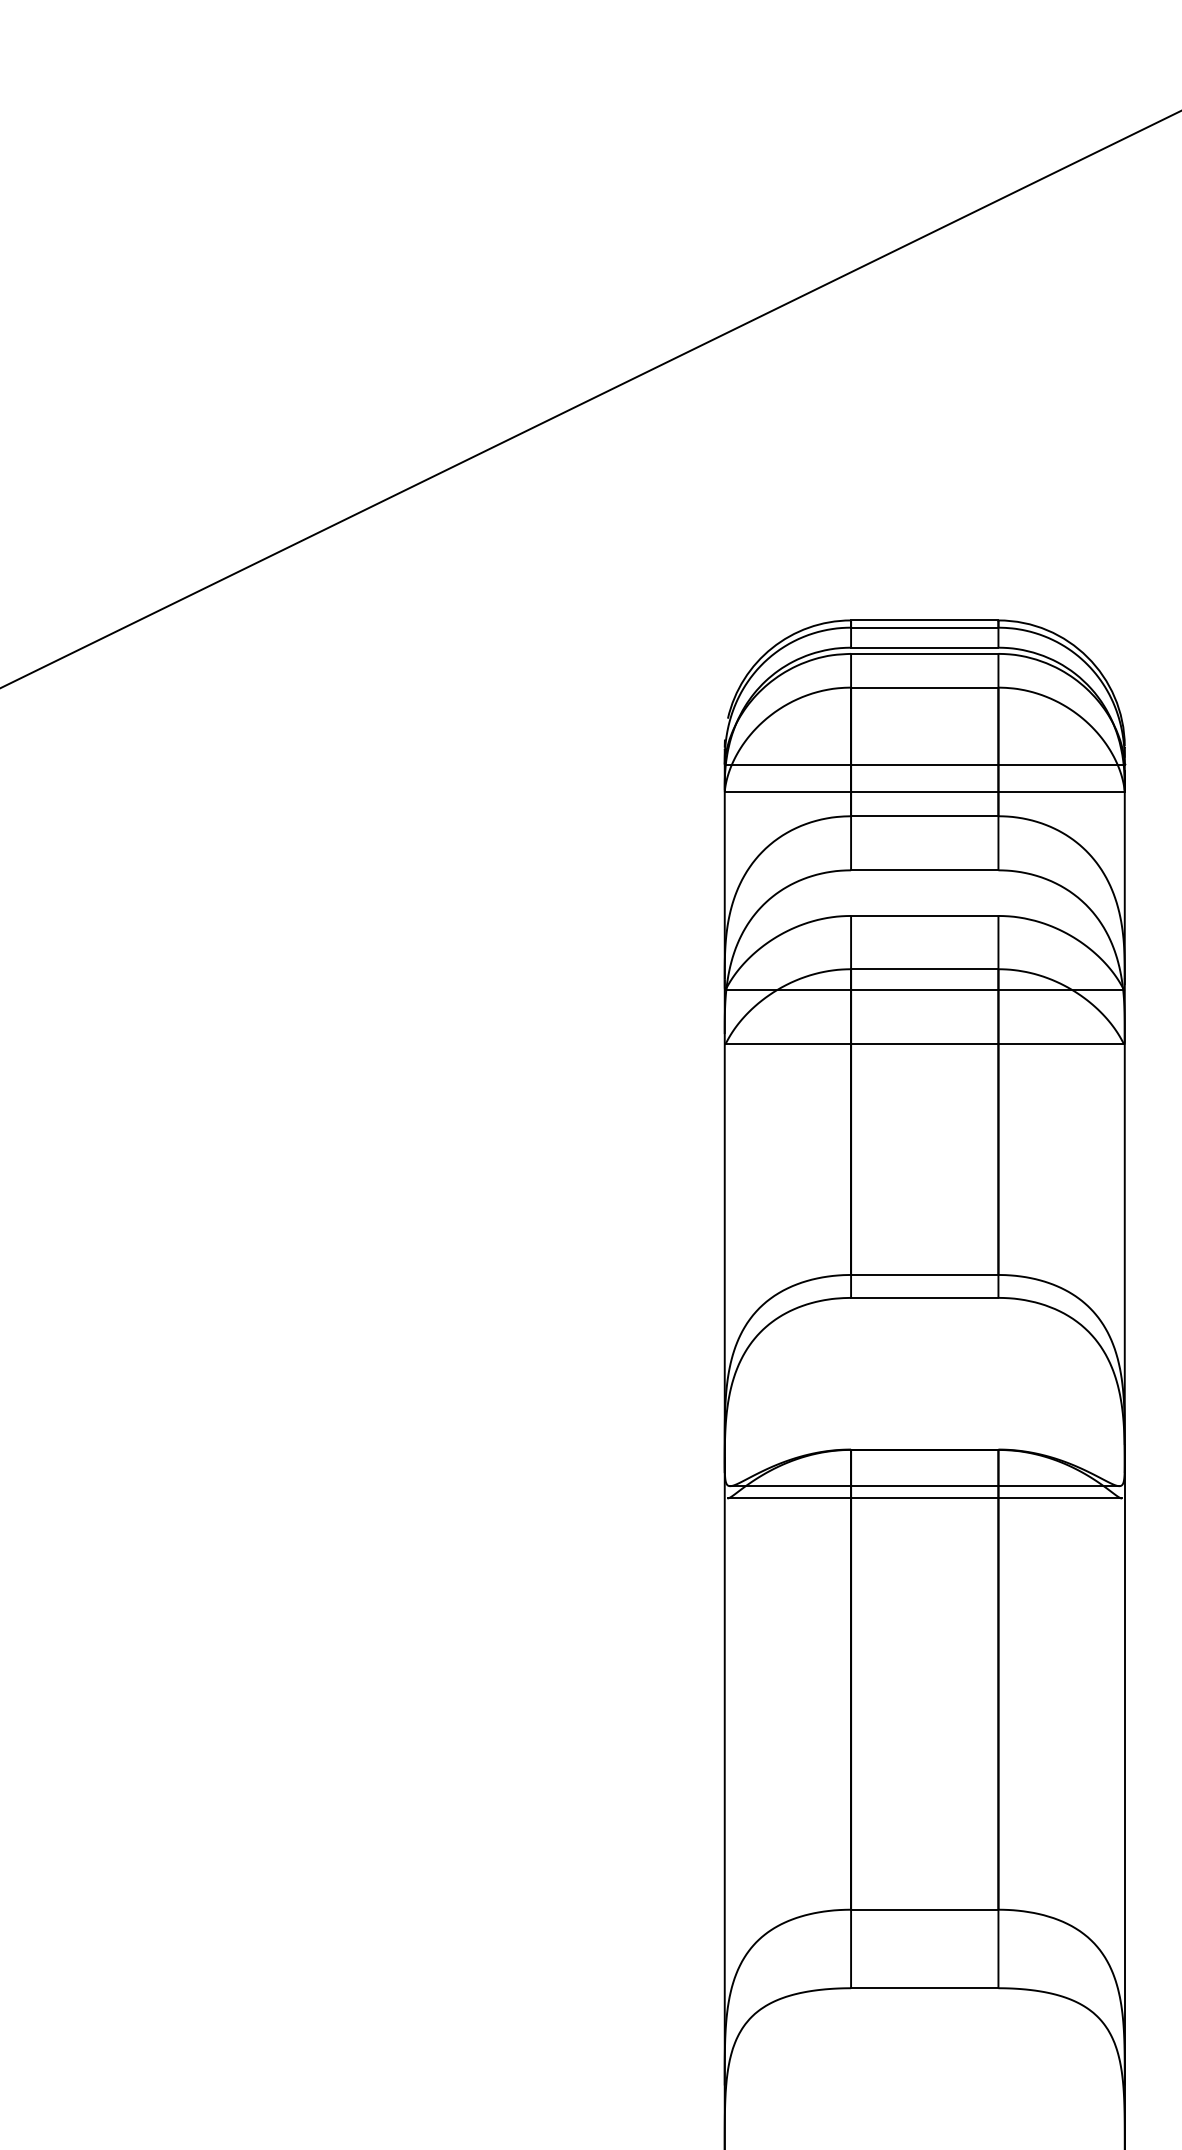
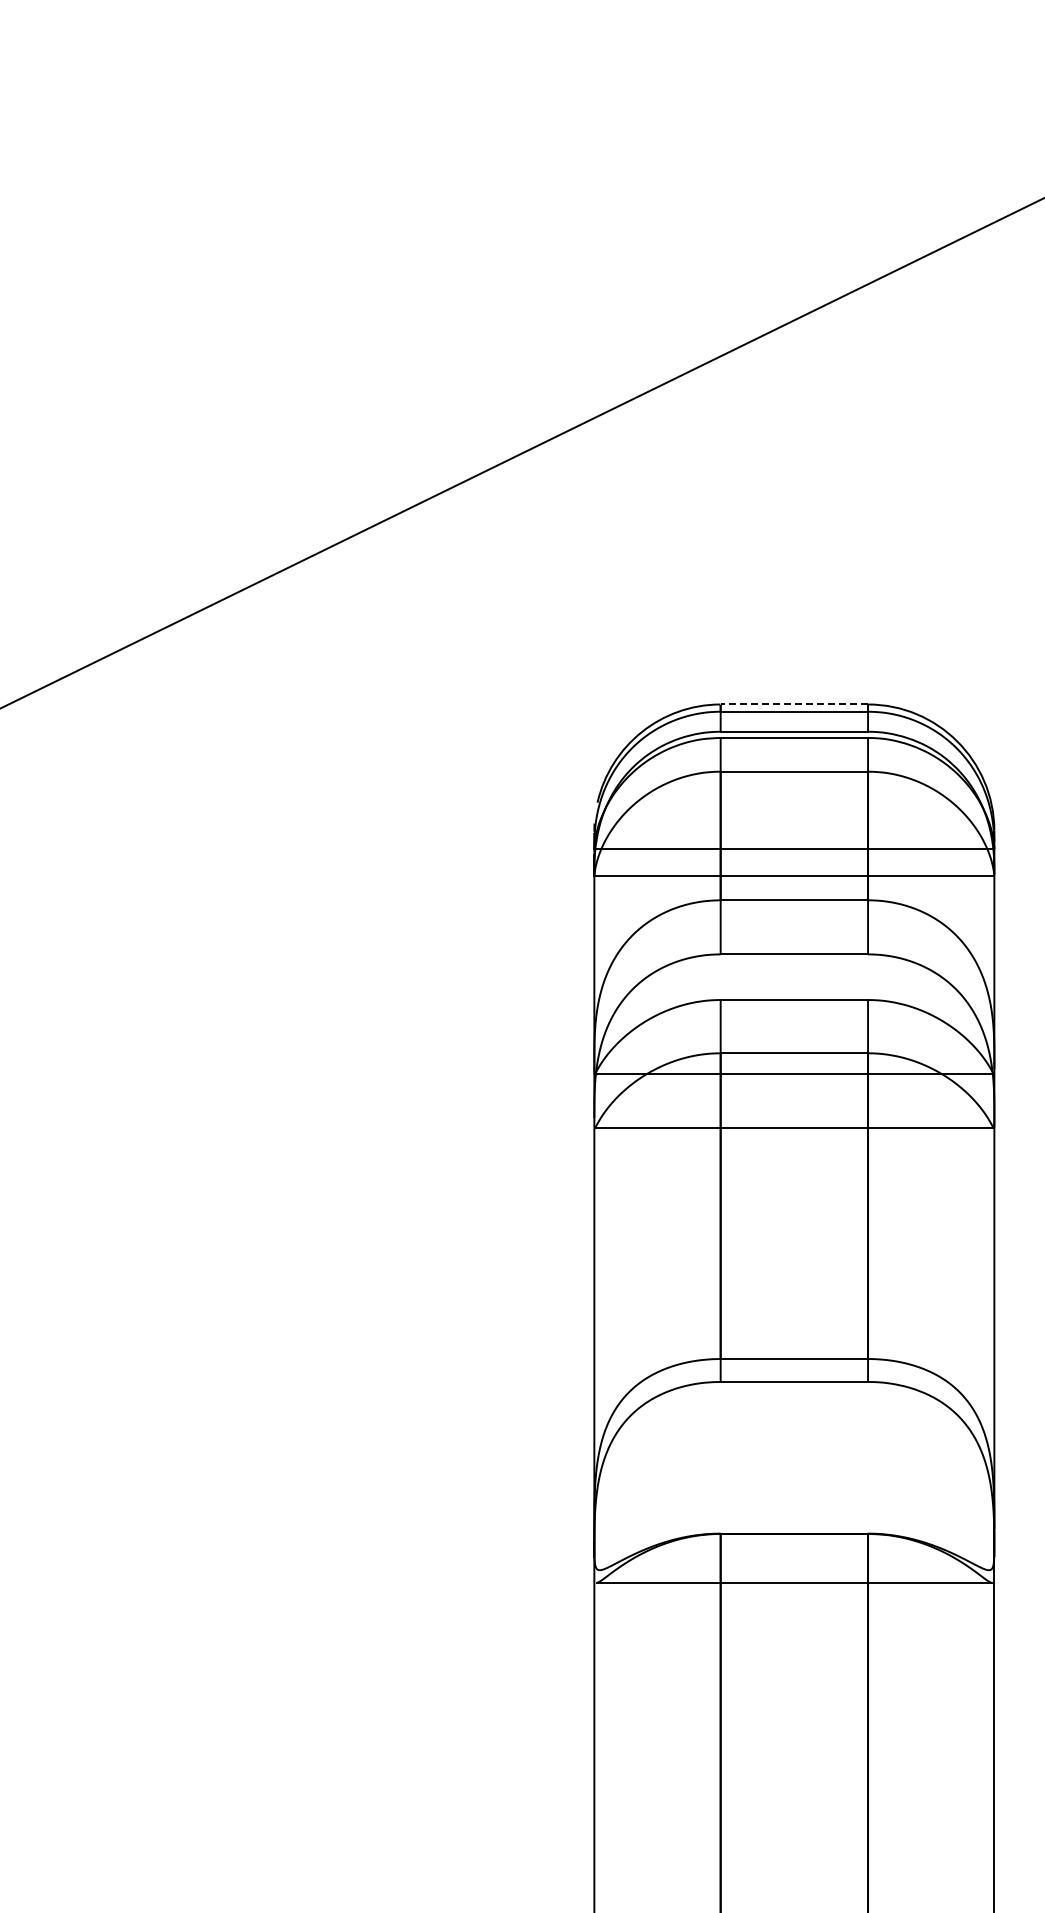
line: (924, 620) -> (794, 704), solid -> dashed
line: (924, 1486) -> (794, 1570), removed

